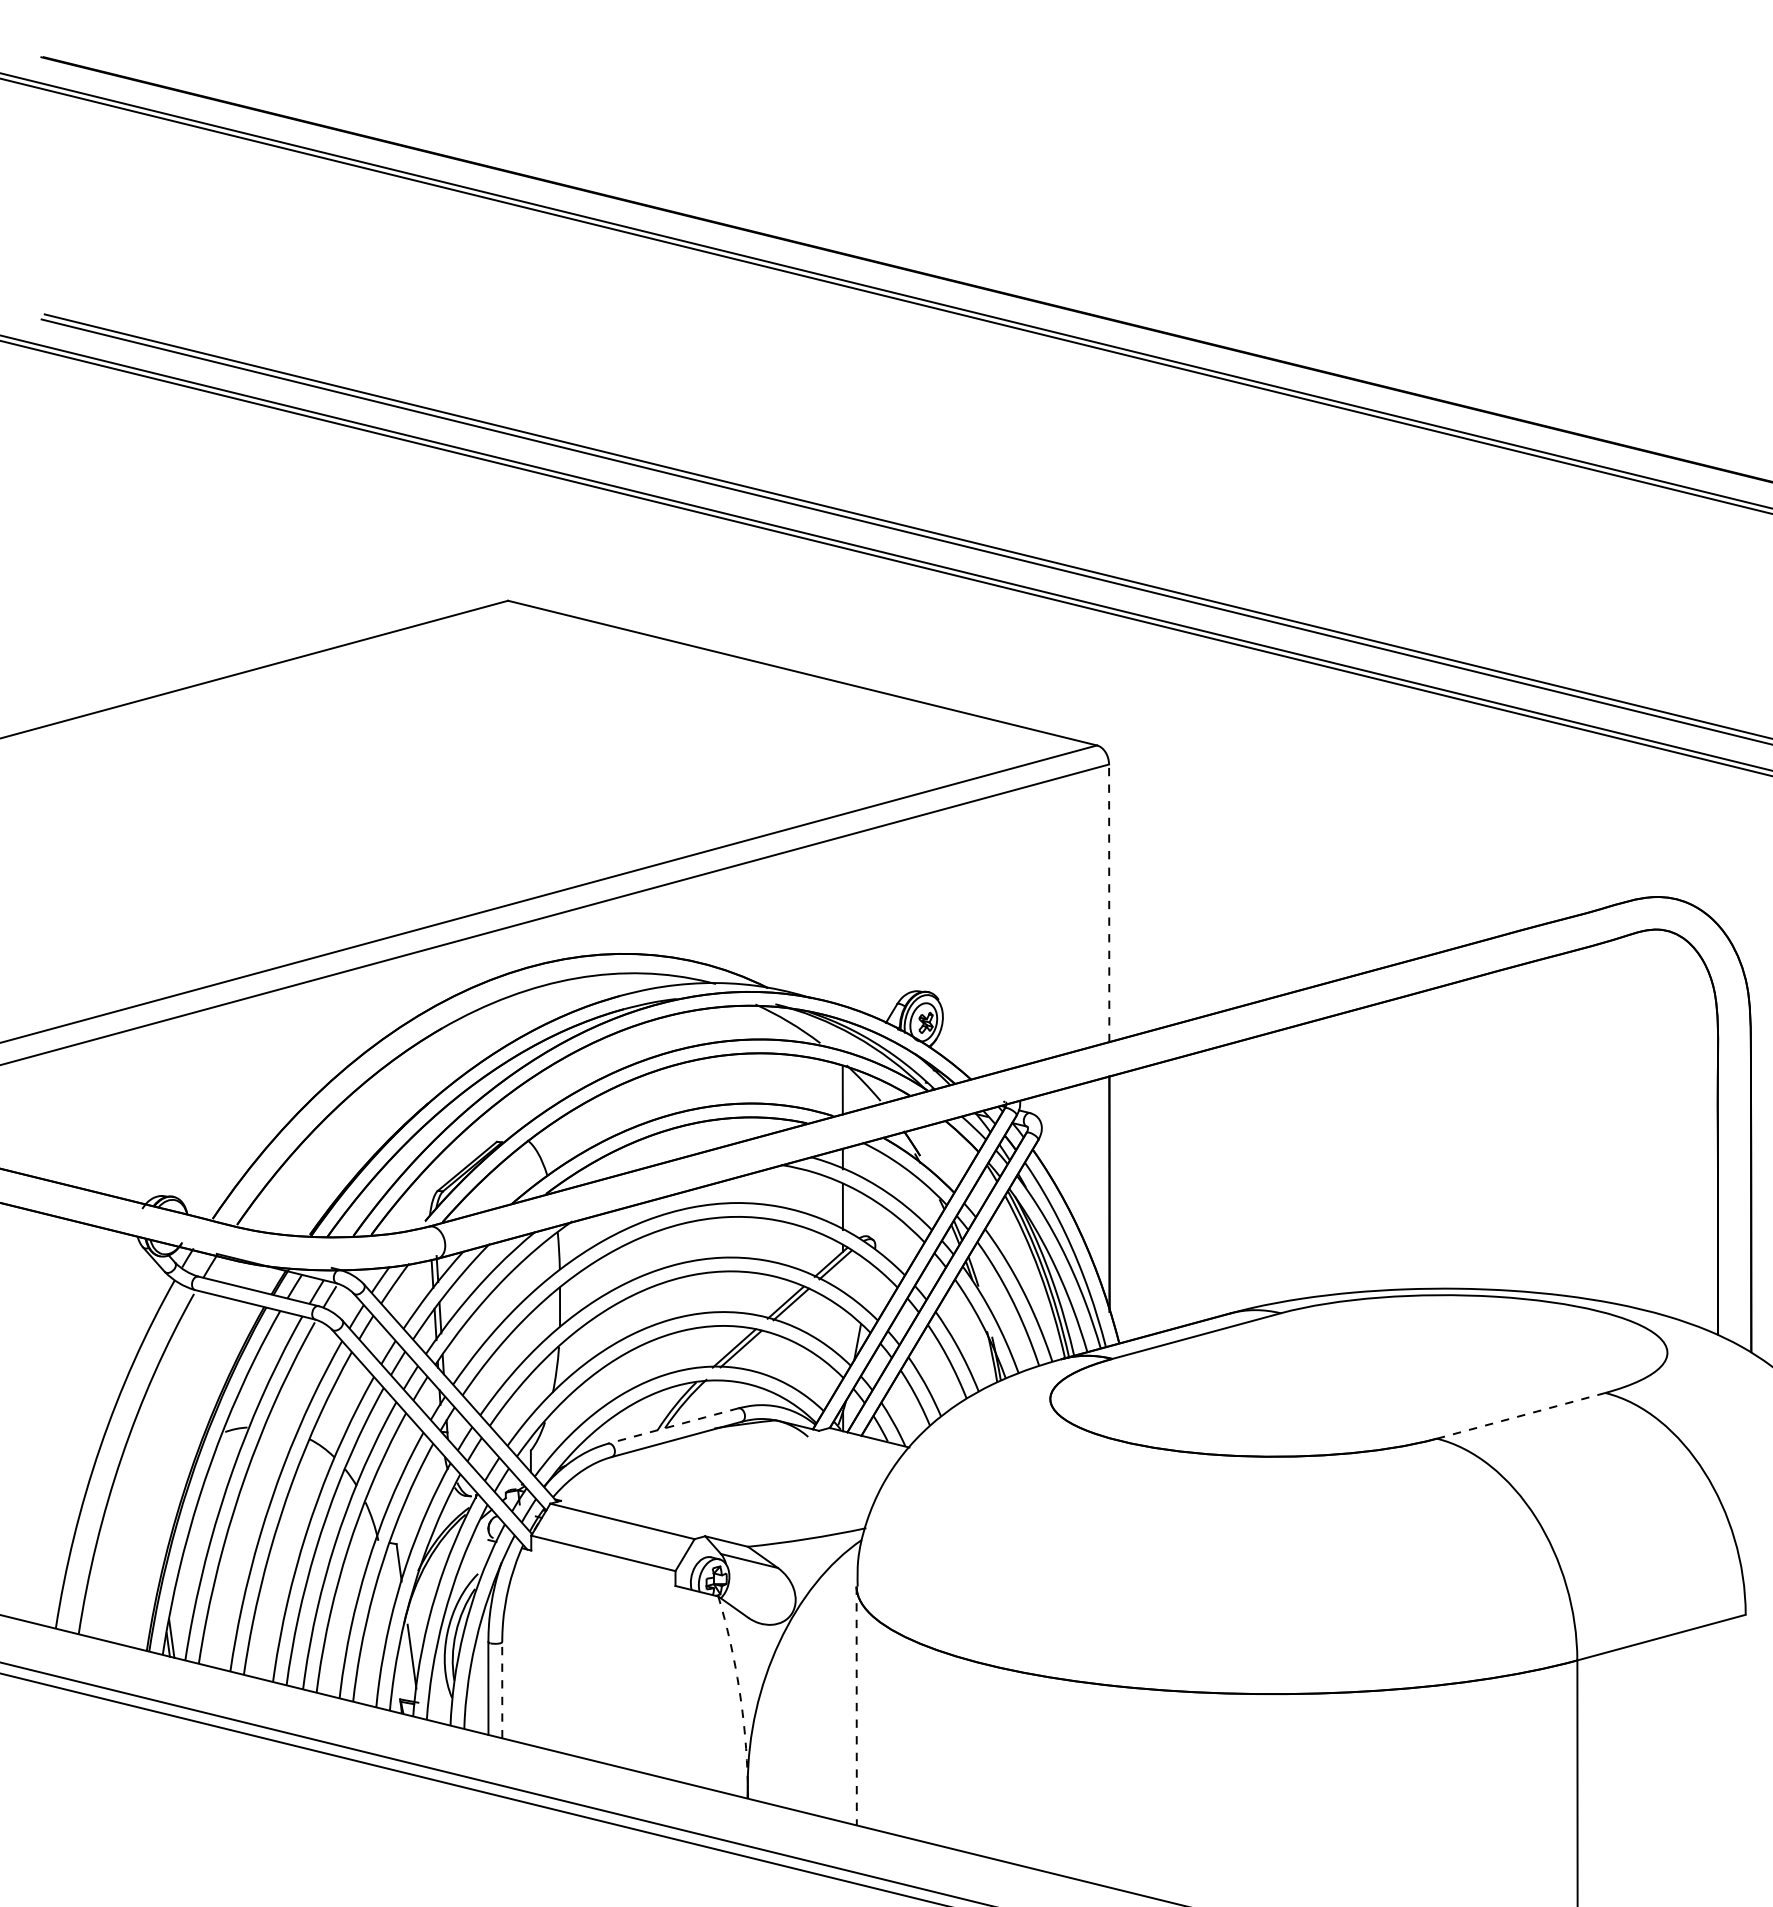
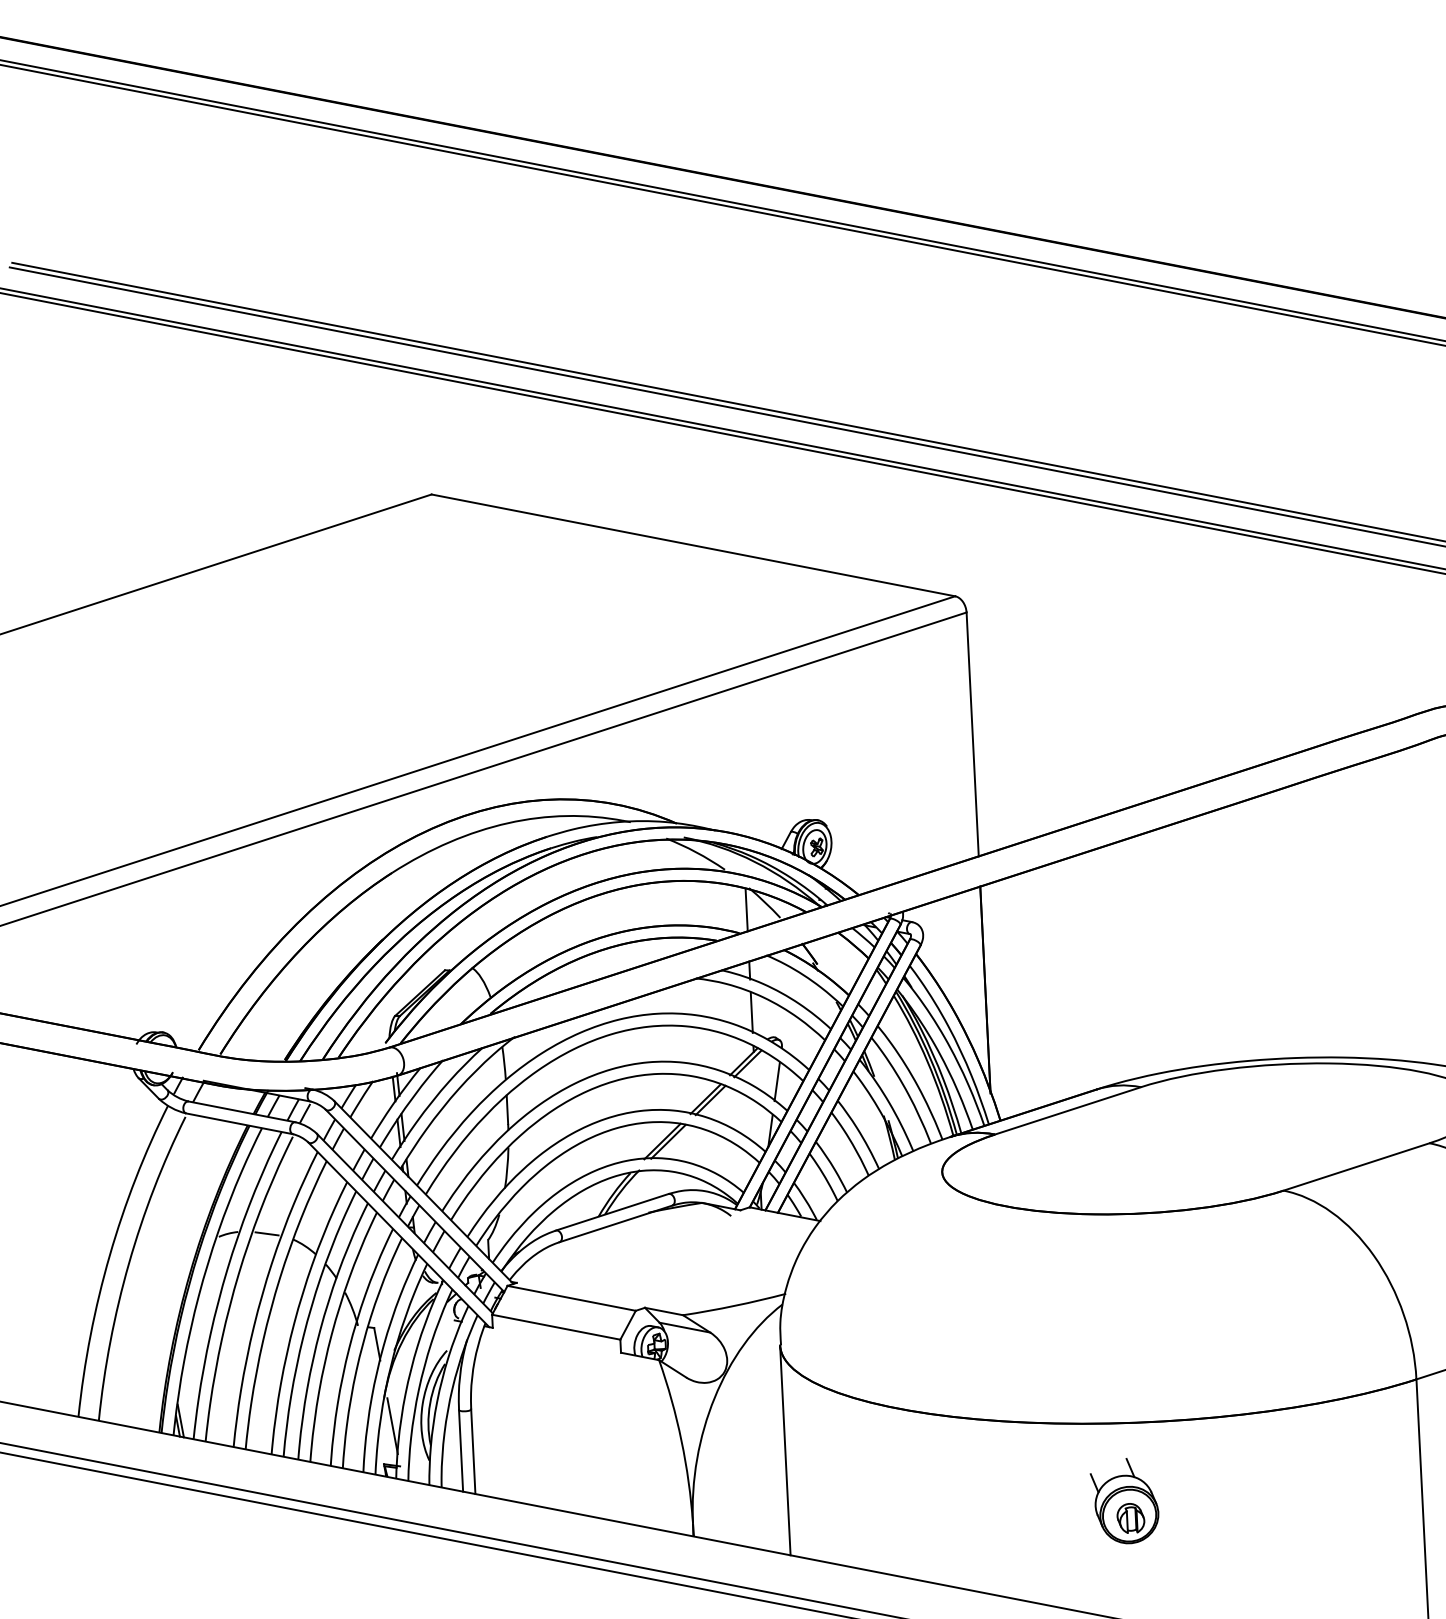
line: (1109, 903) -> (972, 734), dashed -> solid
line: (867, 1286) -> (776, 1081), added
line: (1521, 1415) -> (1356, 1166), dashed -> solid
line: (672, 1426) -> (611, 1212), dashed -> solid
line: (280, 1430) -> (267, 1233), added
line: (502, 1689) -> (473, 1451), dashed -> solid
arc: (739, 1689) -> (681, 1440), dashed -> solid
line: (856, 1706) -> (785, 1450), dashed -> solid
part: (1239, 1782) -> (1124, 1501), added

